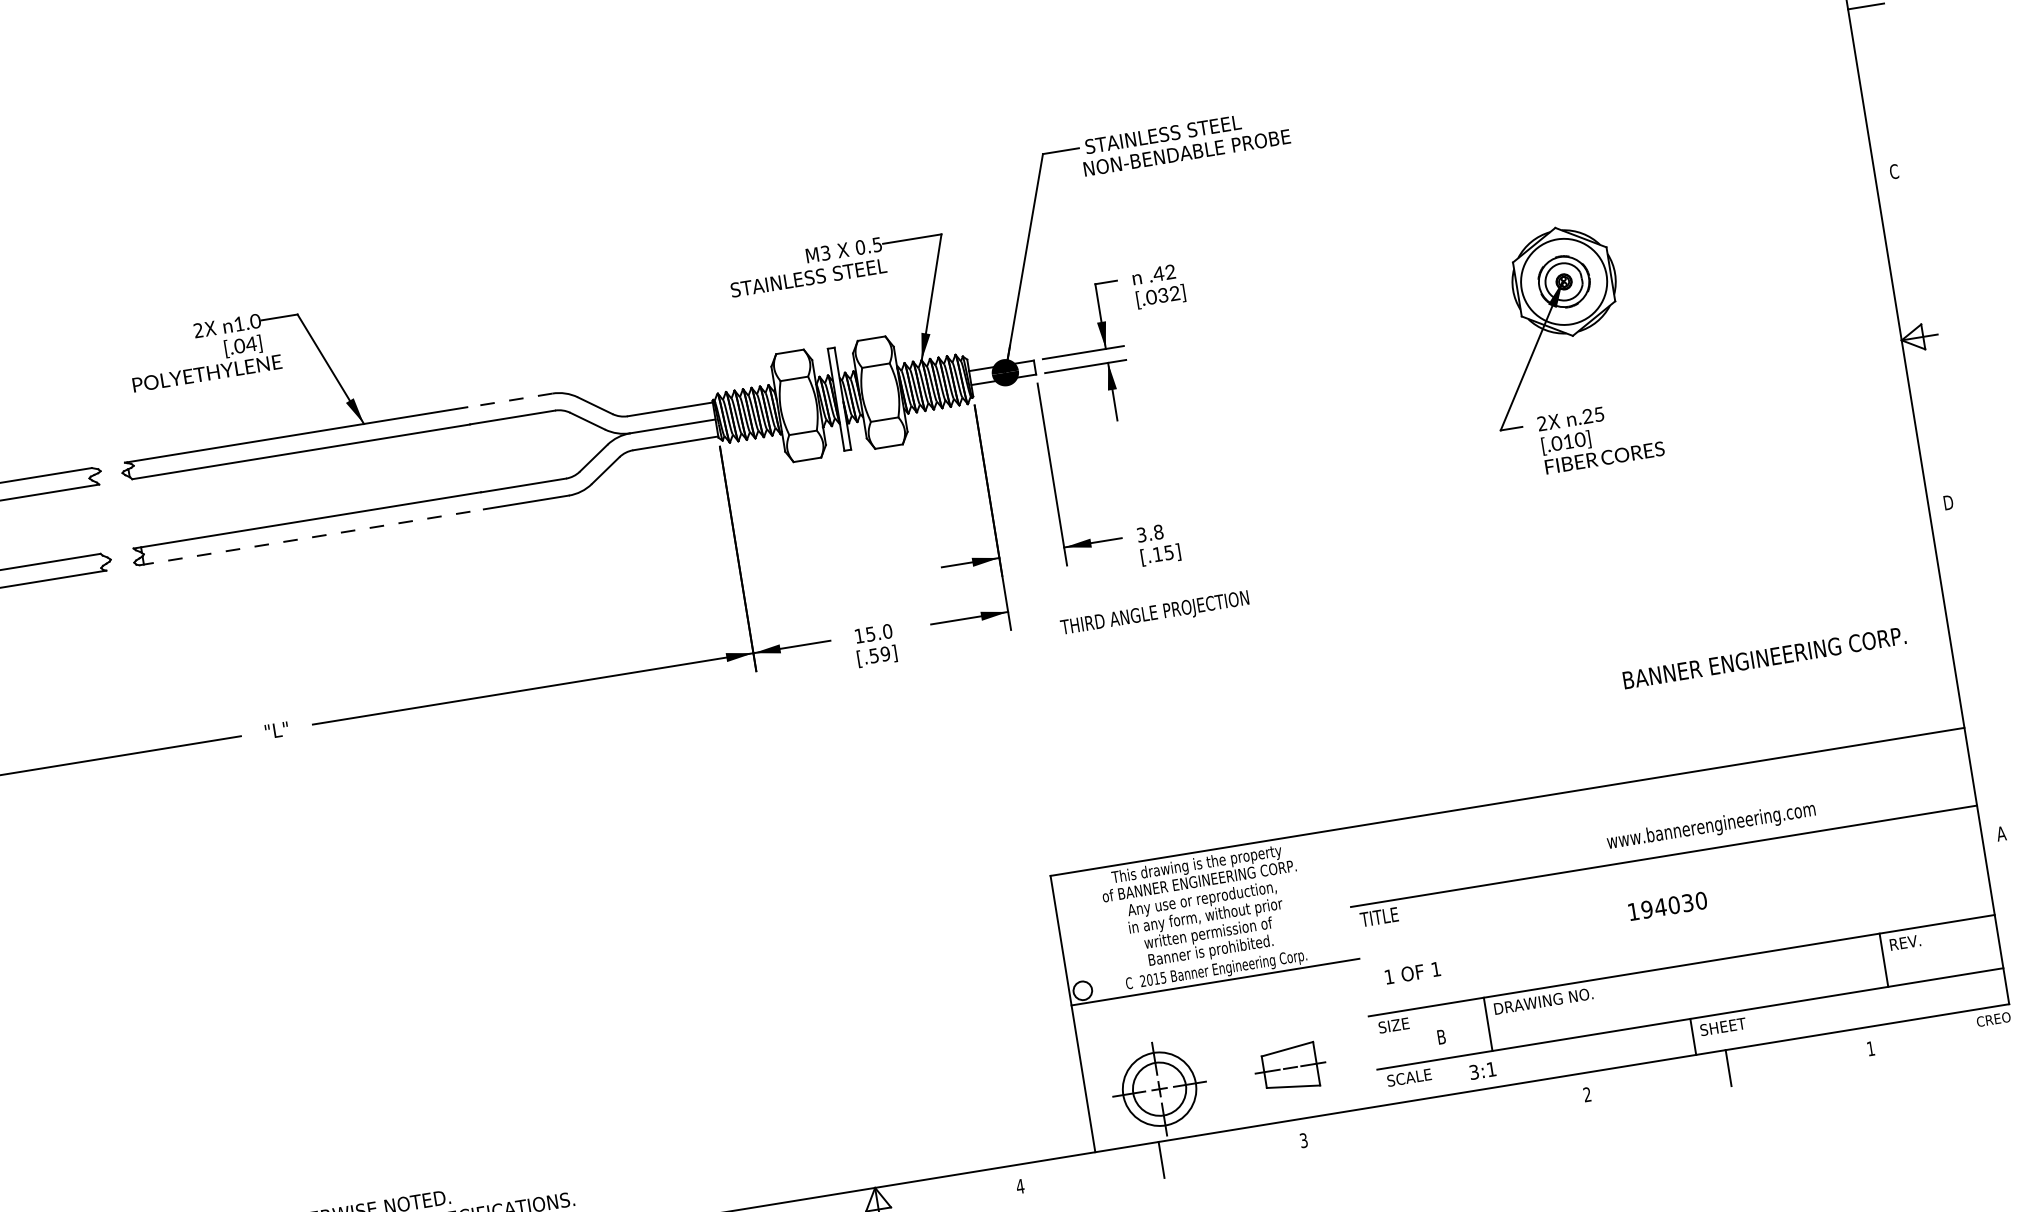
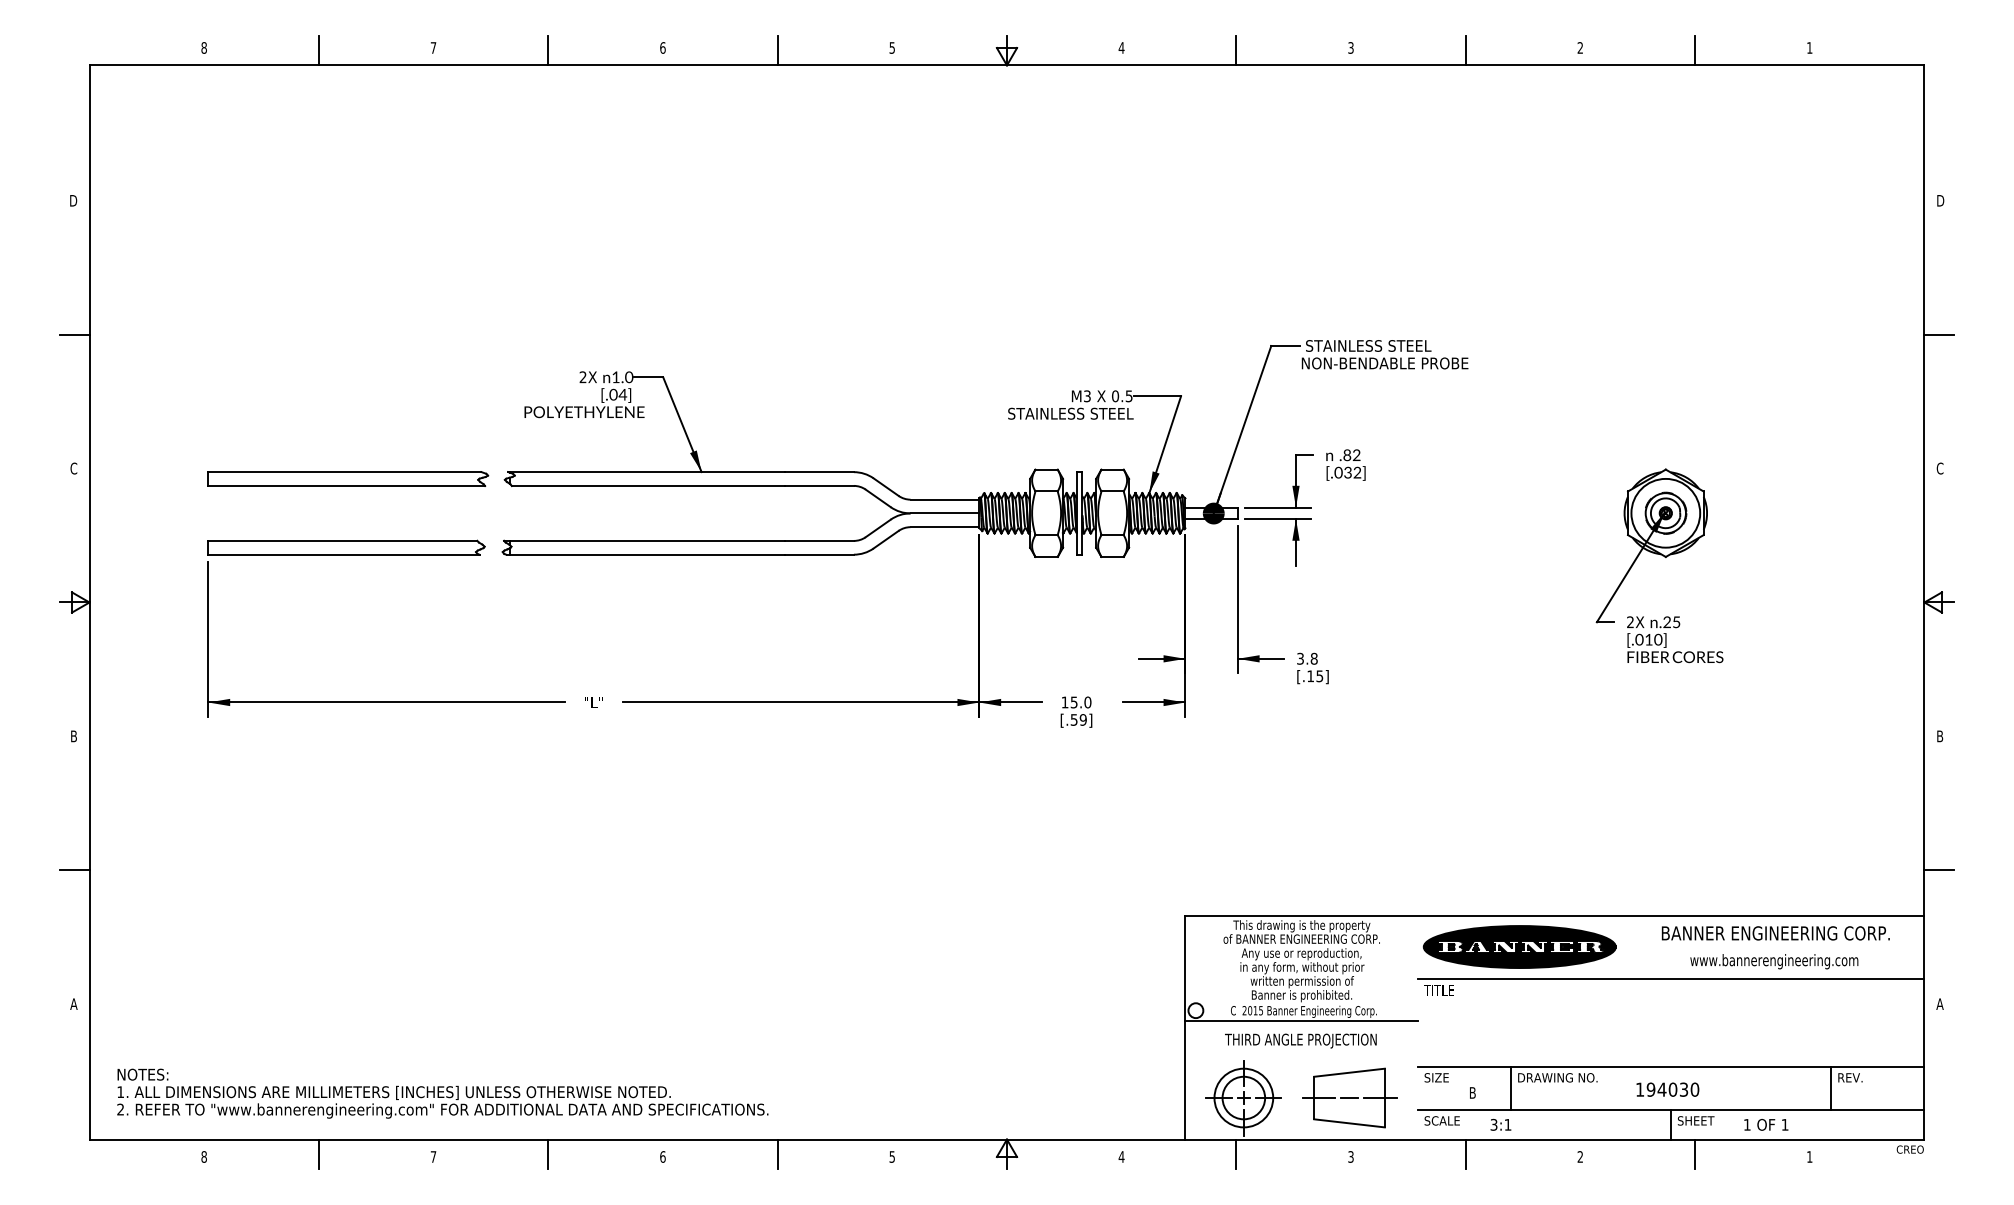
text: (1159, 274) -> (1347, 455), .42 -> .82
line: (509, 400) -> (819, 472), dashed -> solid
text: (1949, 502) -> (1941, 736), D -> B
line: (312, 536) -> (646, 554), dashed -> solid
text: (1154, 613) -> (1300, 1040), moved
text: (1764, 658) -> (1775, 933), moved
line: (1972, 668) -> (1938, 870), added
text: (1711, 826) -> (1774, 961), moved
part: (1469, 846) -> (1519, 946), added
text: (1667, 906) -> (1667, 1089), moved
text: (1413, 972) -> (1766, 1124), moved
part: (1290, 1067) -> (1349, 1097), size x1.67
line: (1444, 1113) -> (1465, 1153), added

